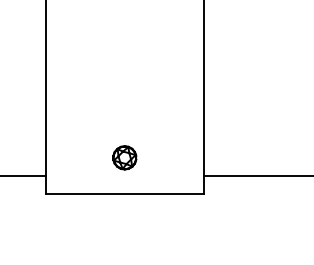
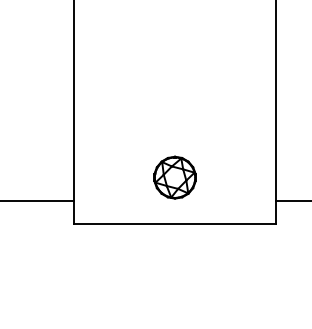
part: (124, 157) -> (174, 177), size x1.4

